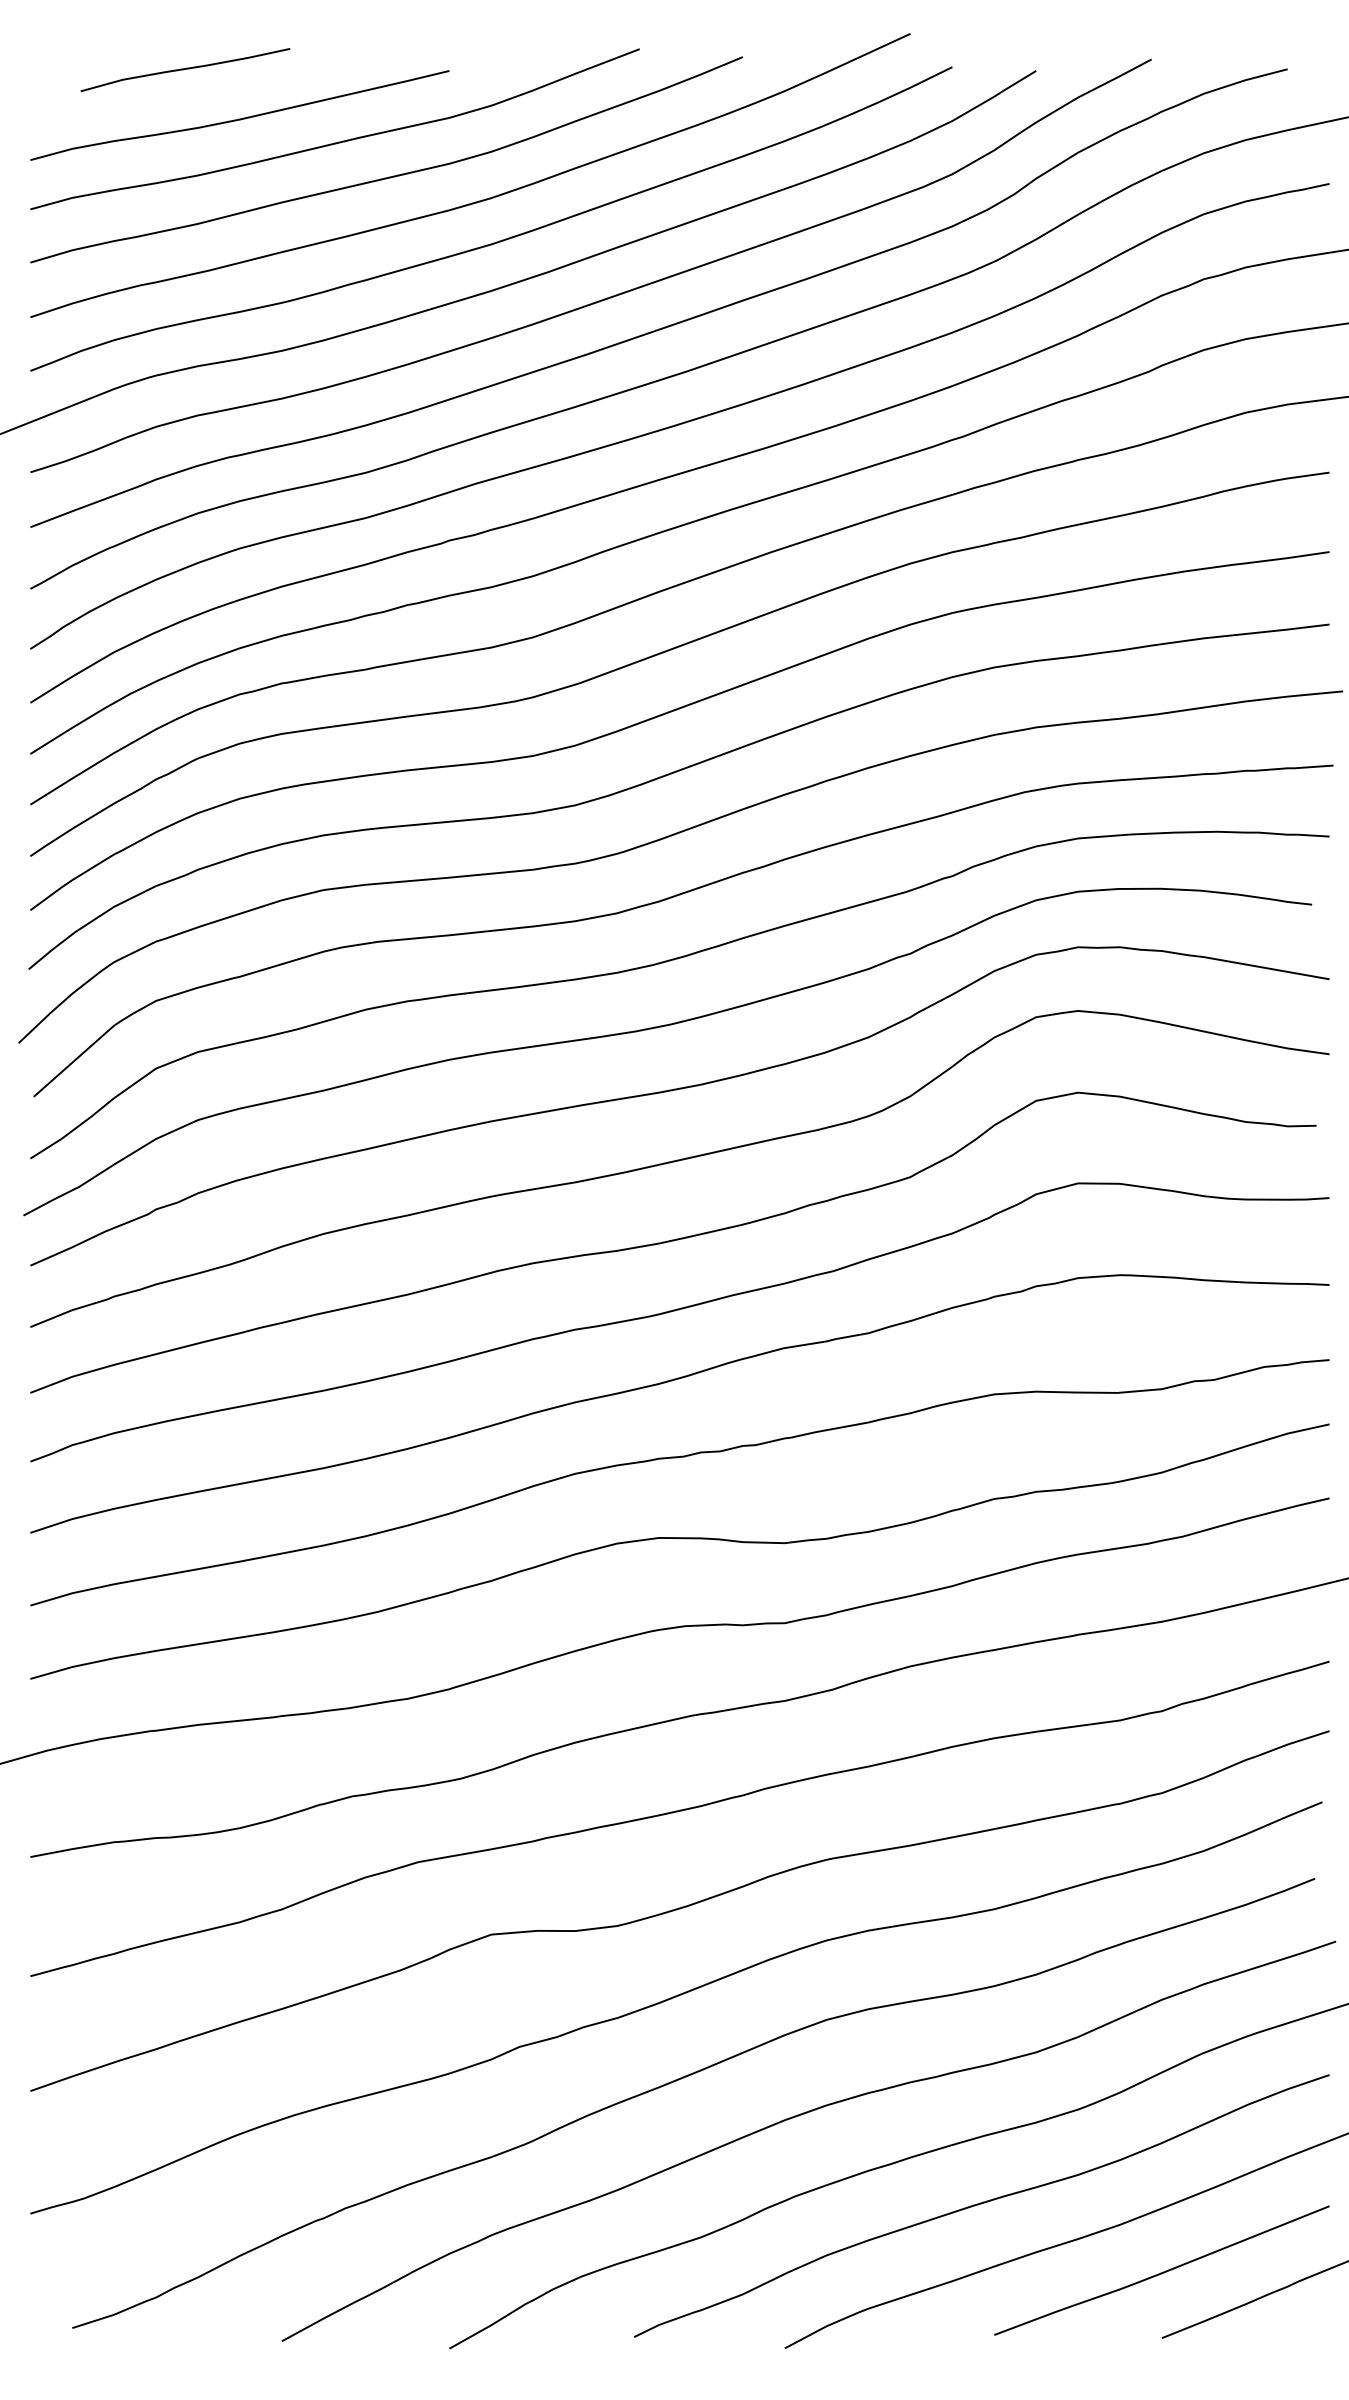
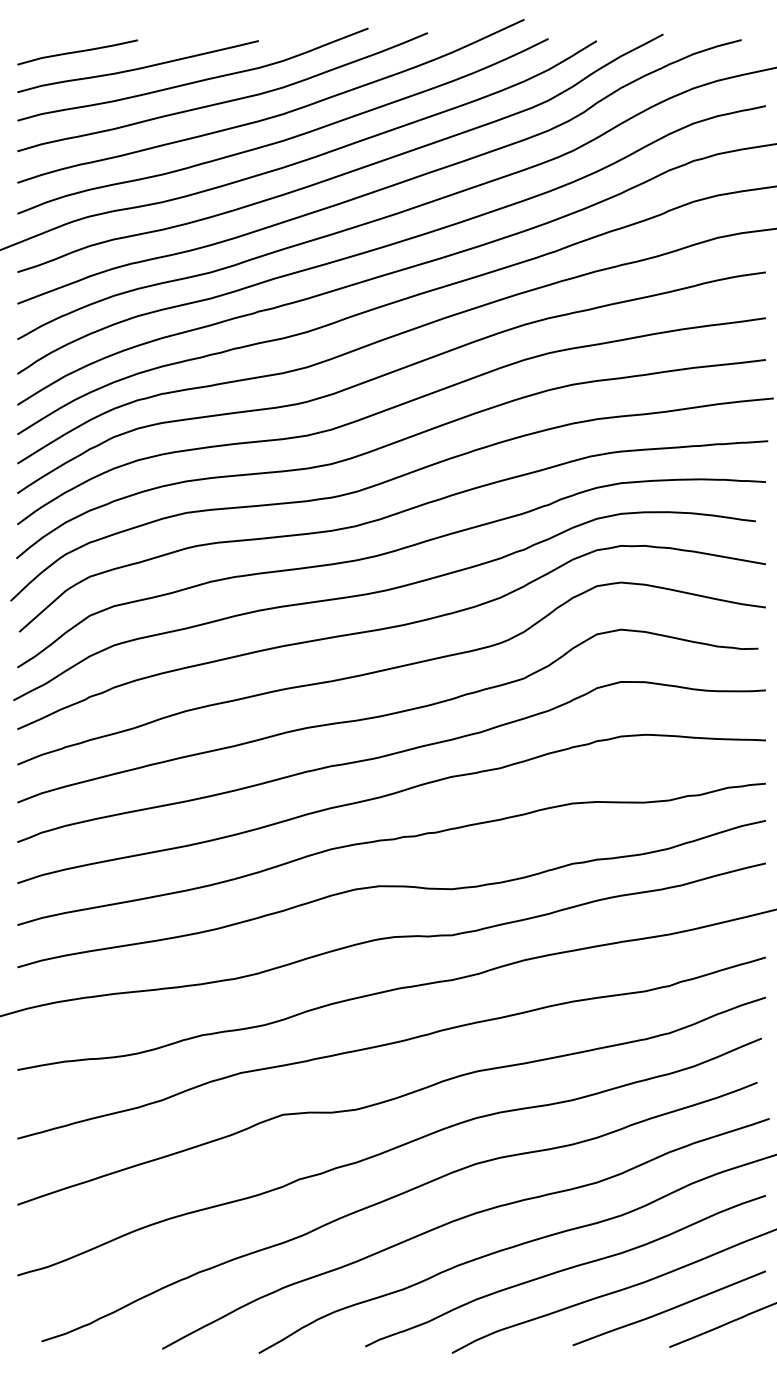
curve: (185, 70) -> (77, 52), moved

